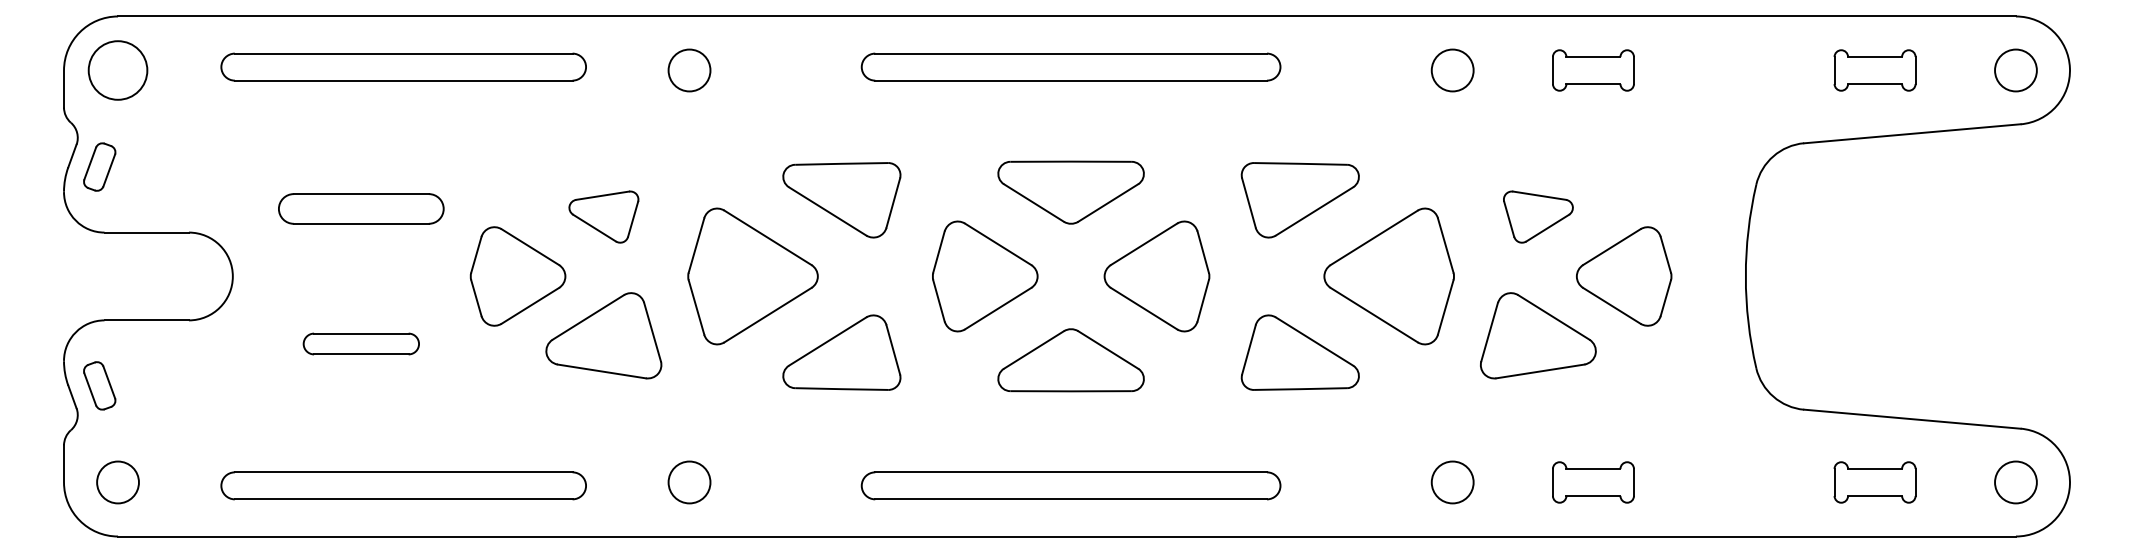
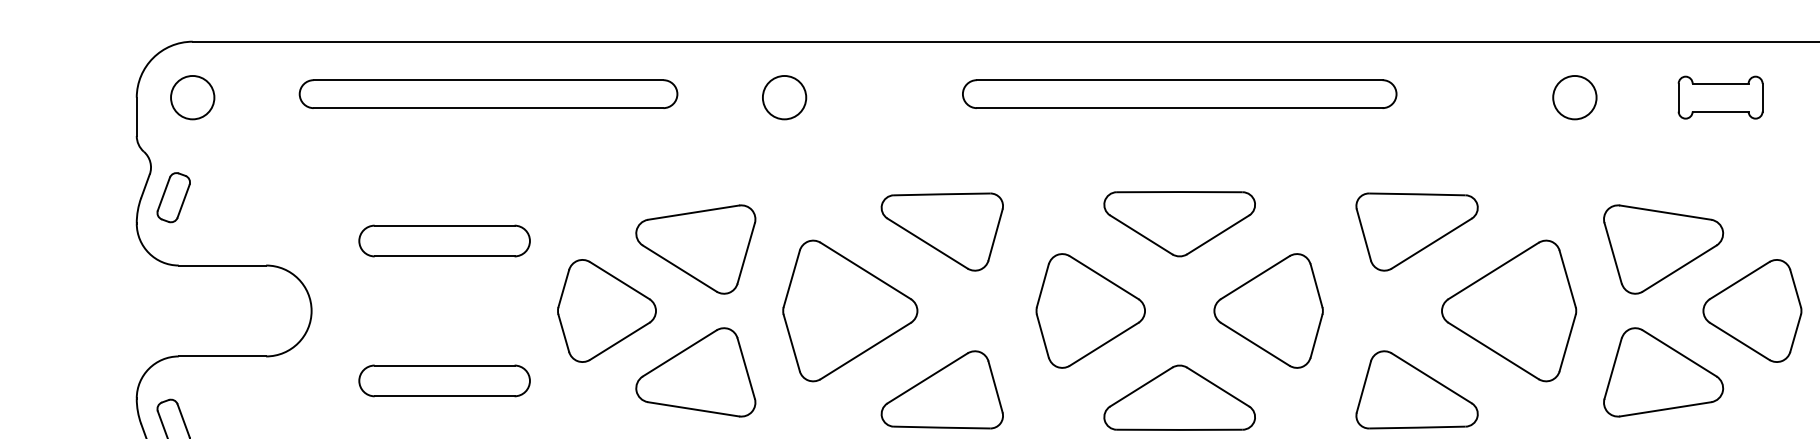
circle: (117, 70) -> (192, 97), size x0.71
part: (603, 216) -> (695, 248), size x1.67
part: (1538, 216) -> (1663, 248), size x1.67
part: (361, 343) -> (444, 380), size x1.43

